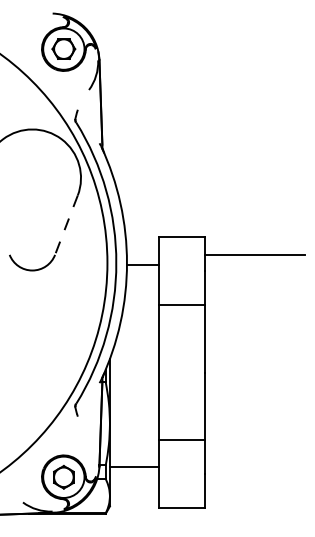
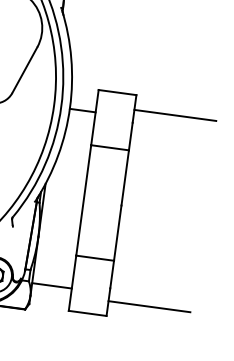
line: (66, 225) -> (24, 70), dashed -> solid
line: (133, 466) -> (51, 285), moved
line: (254, 490) -> (148, 307), added

